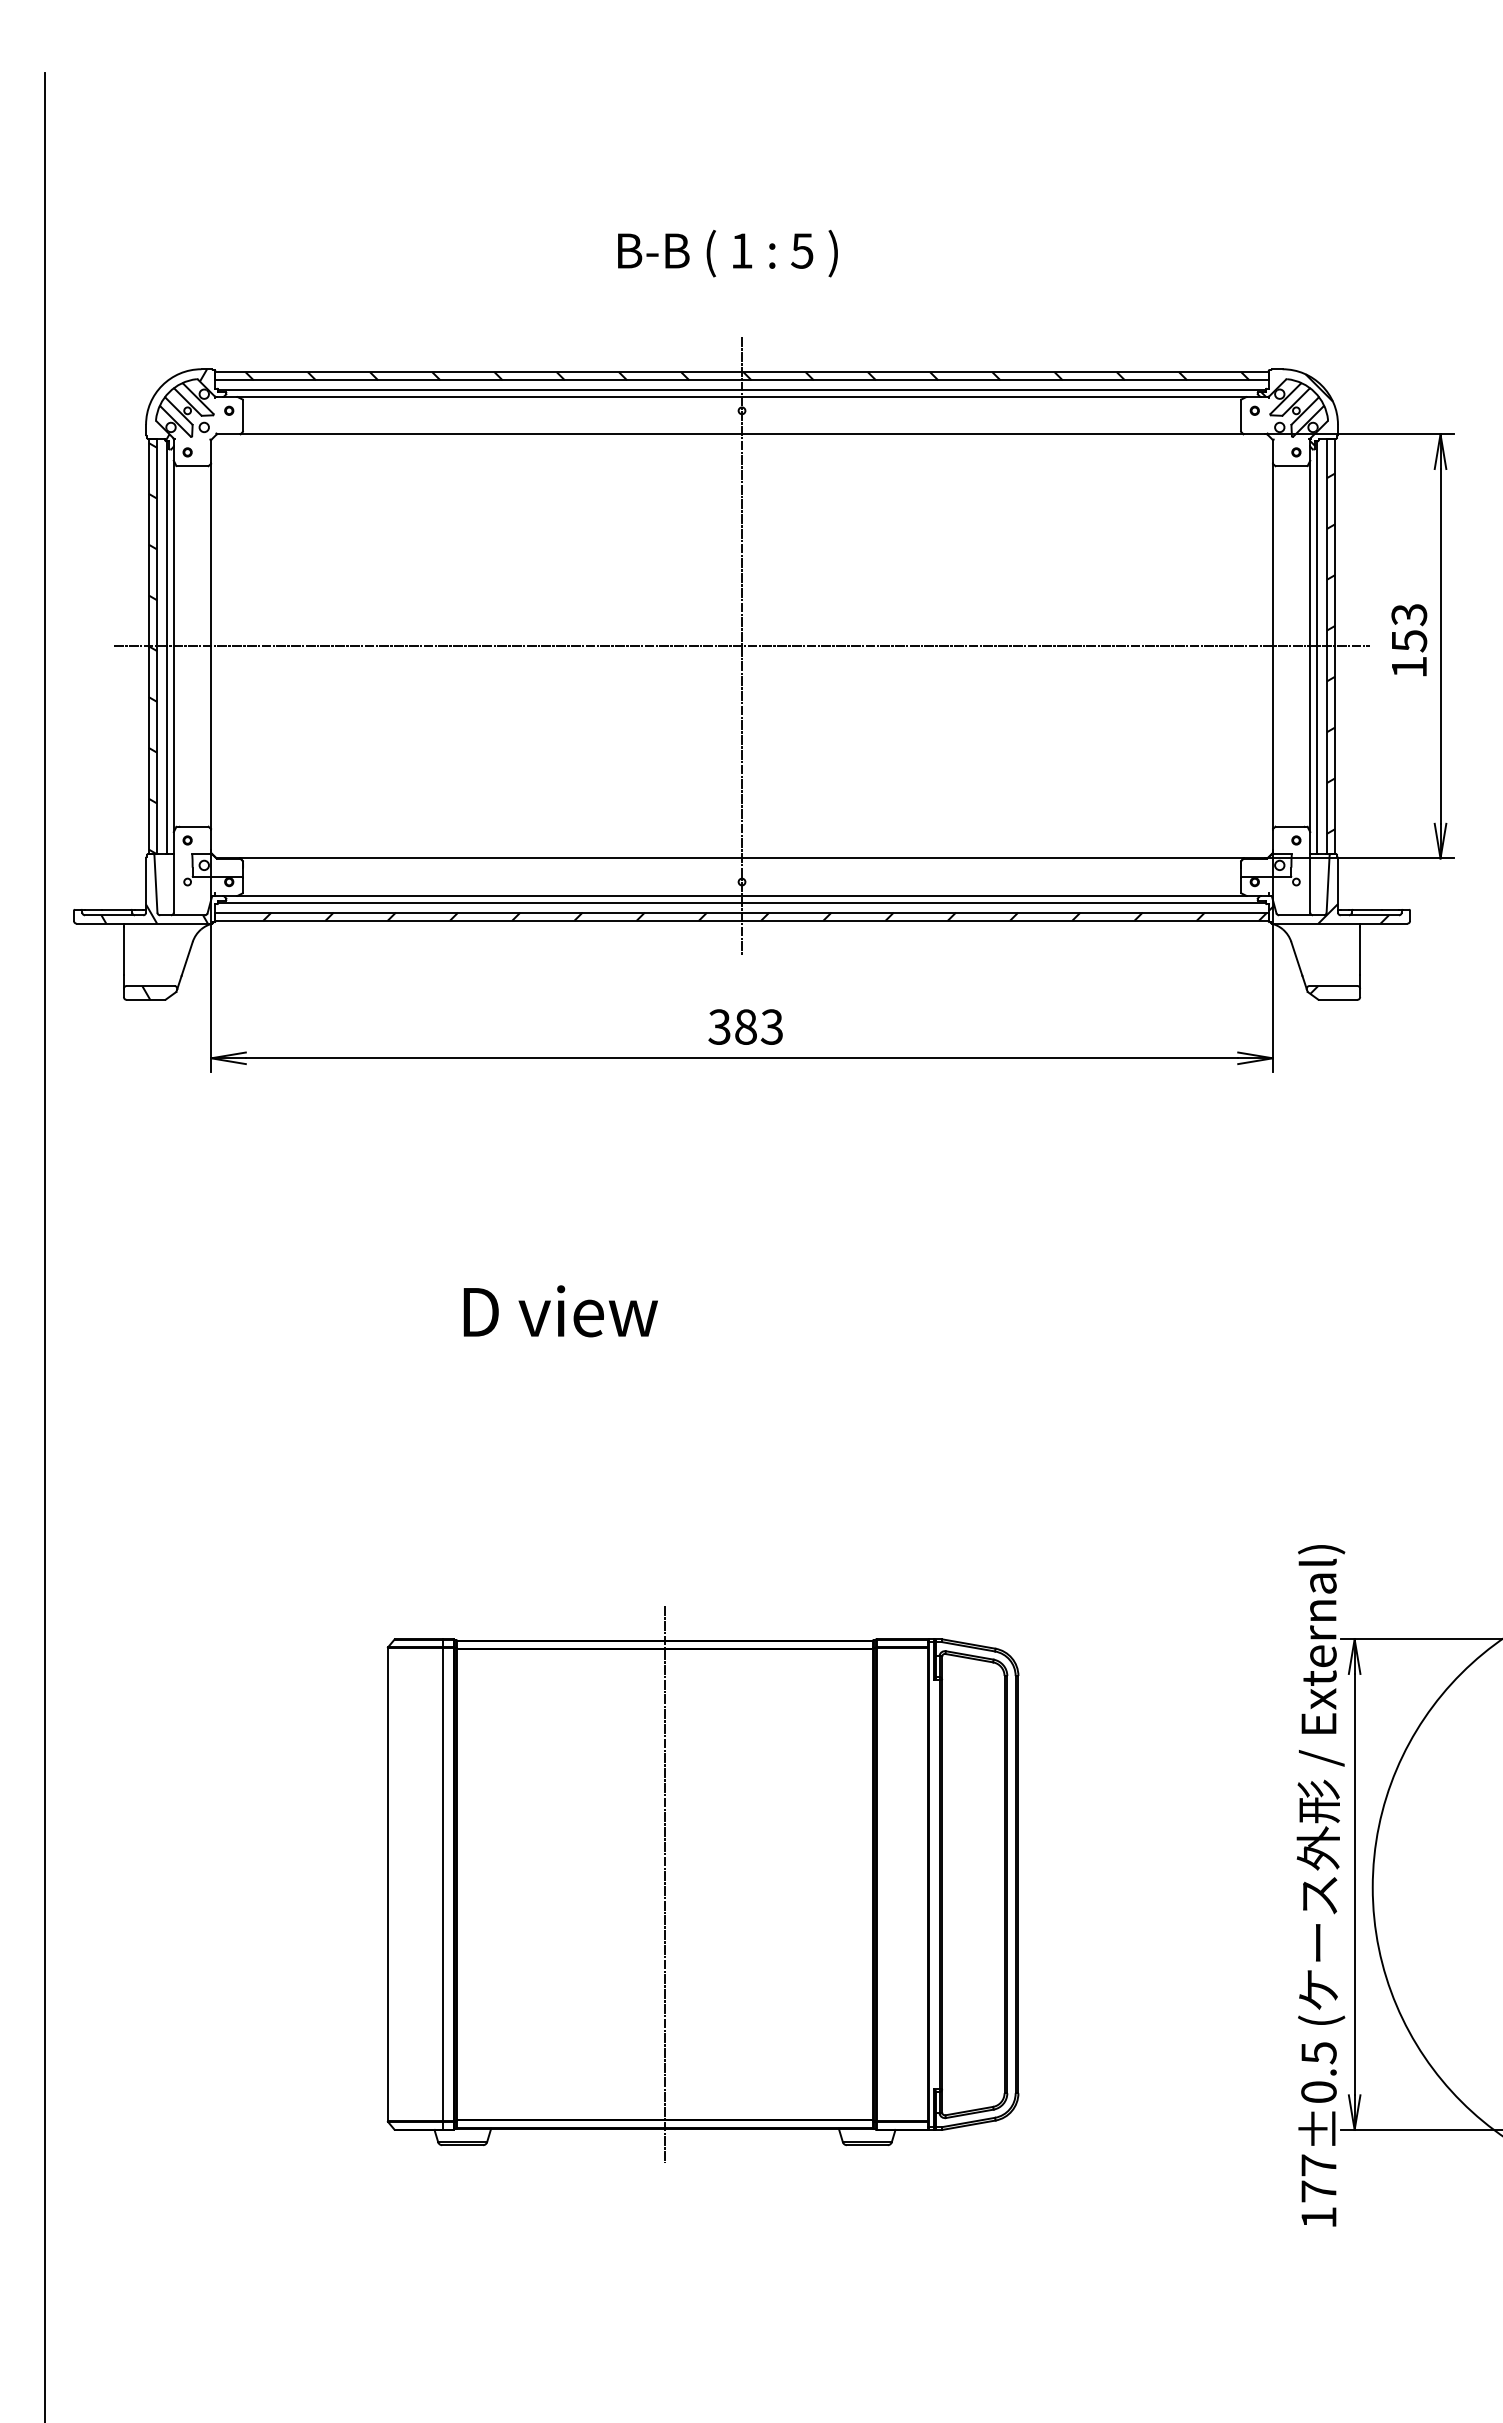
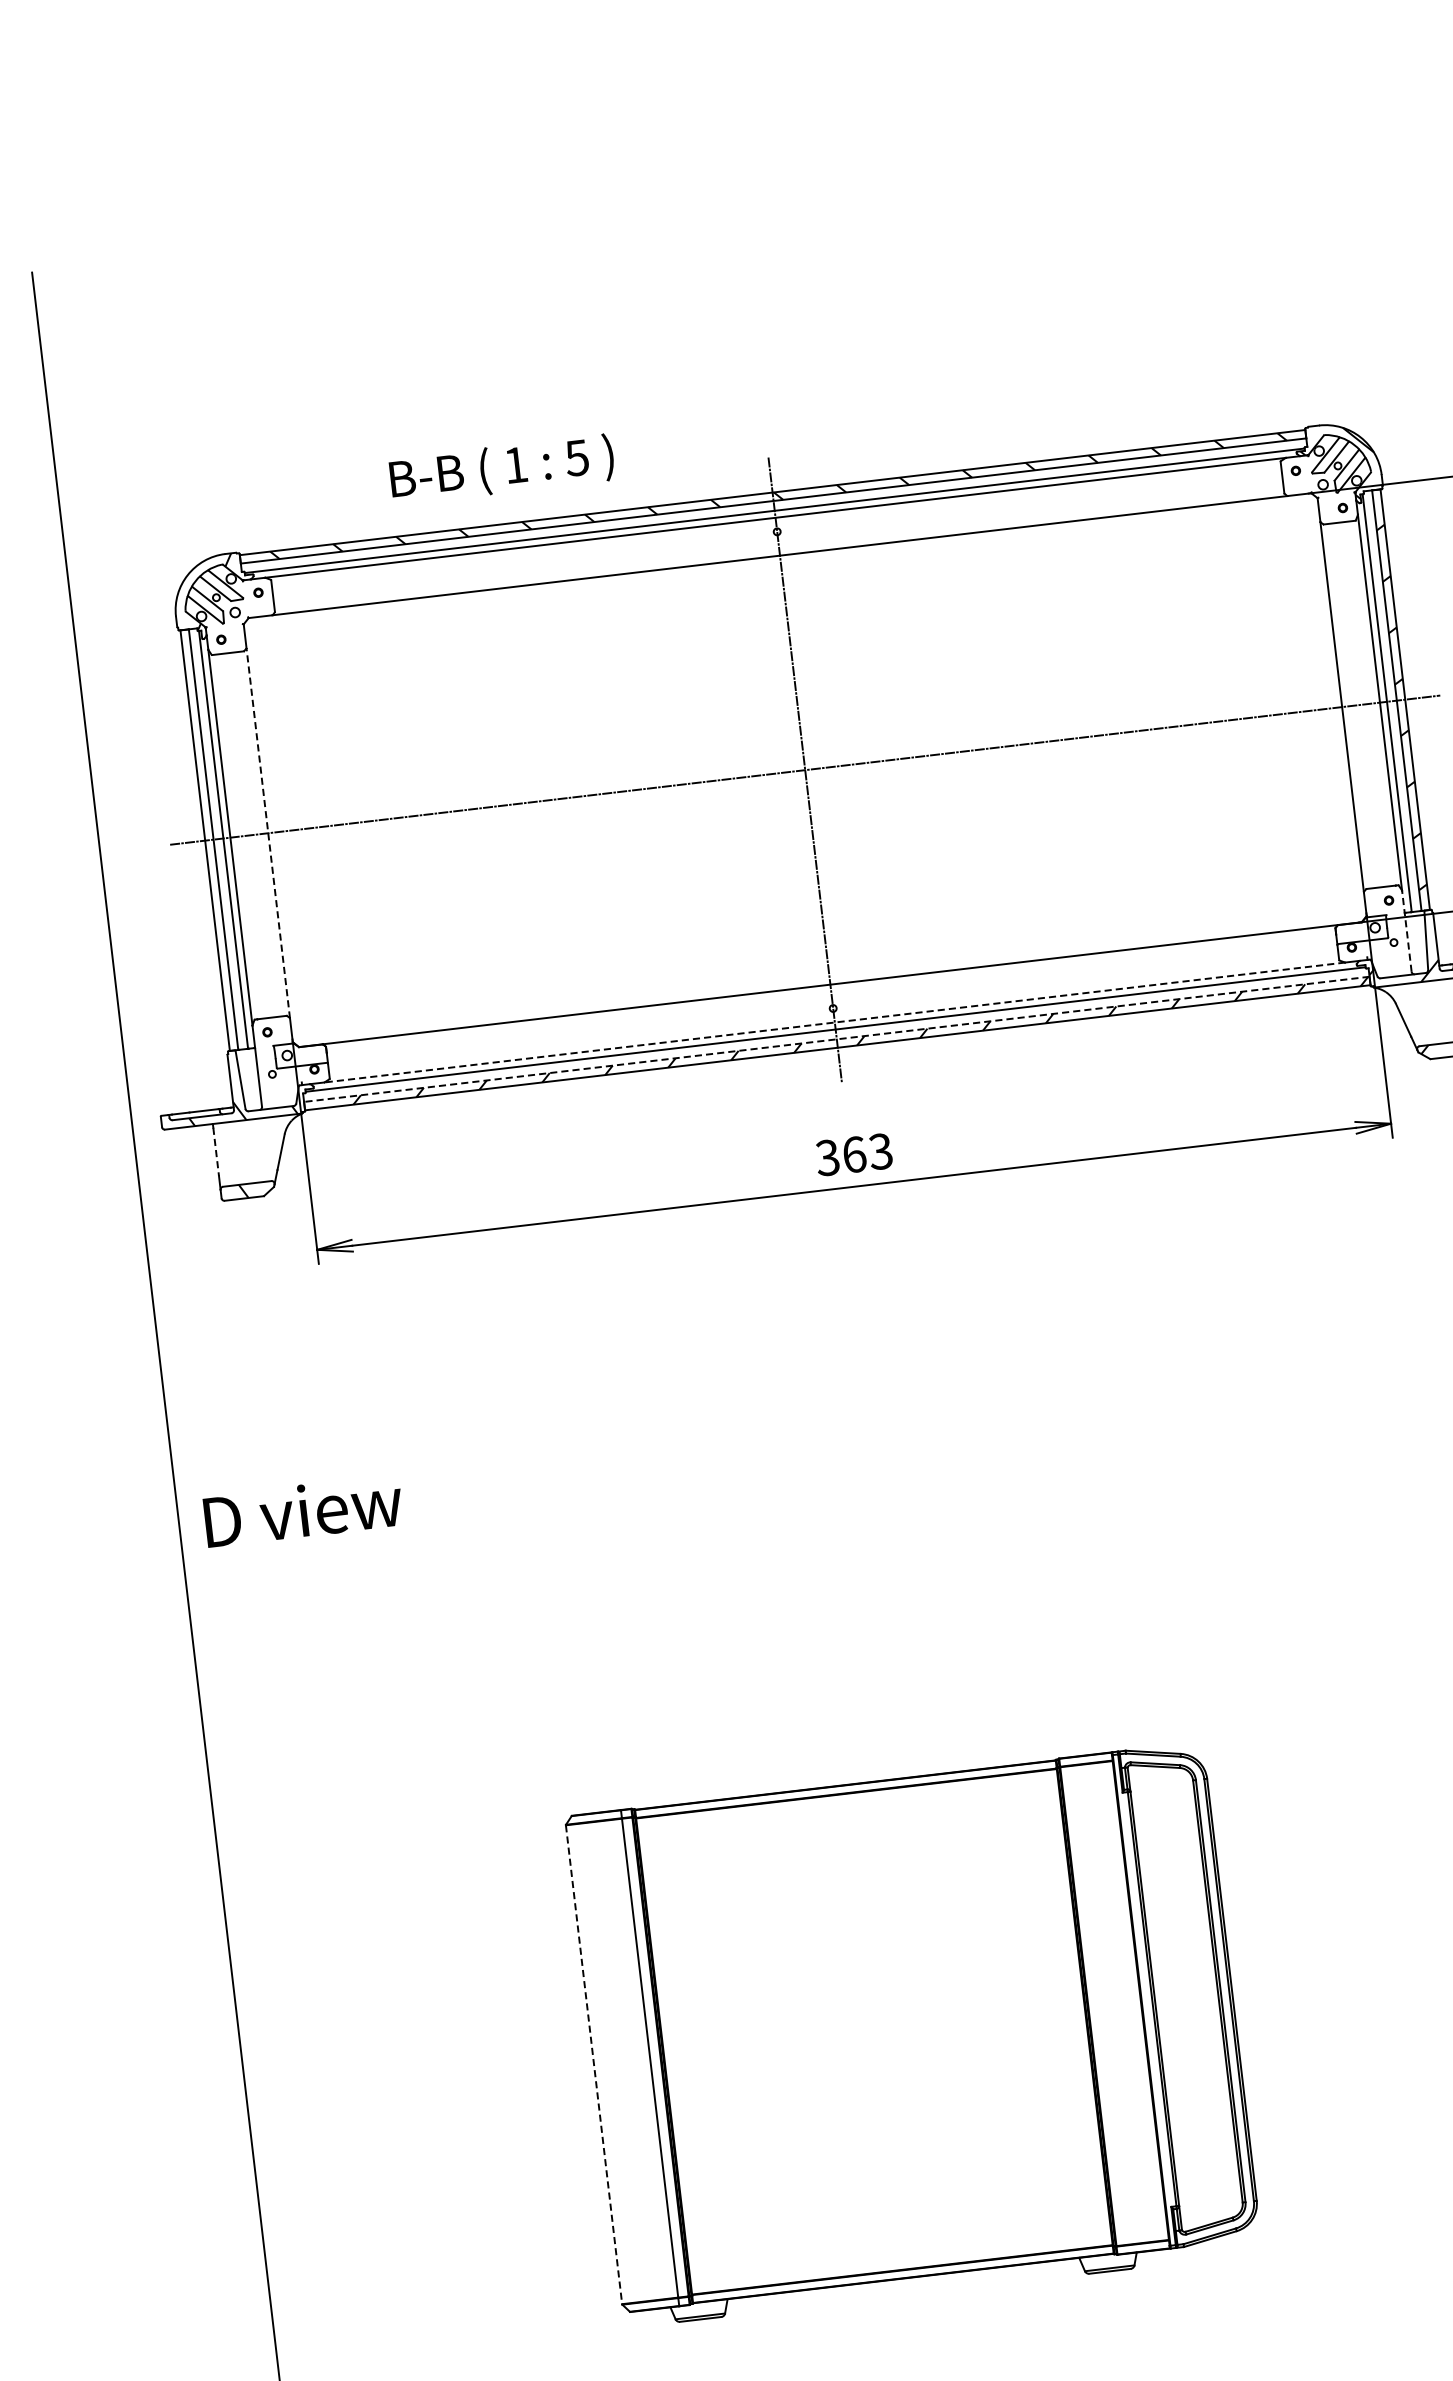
text: (727, 253) -> (501, 469), moved
line: (211, 645) -> (268, 832), solid -> dashed
hatch: (152, 648) -> (209, 842), removed
line: (1310, 871) -> (1406, 930), solid -> dashed
line: (742, 895) -> (835, 1022), solid -> dashed
line: (742, 912) -> (837, 1039), solid -> dashed
line: (123, 951) -> (215, 1152), solid -> dashed
text: (746, 1026) -> (854, 1154), 383 -> 363
text: (560, 1311) -> (303, 1511), moved
line: (387, 1884) -> (593, 2064), solid -> dashed
line: (665, 1884) -> (874, 2031), removed

